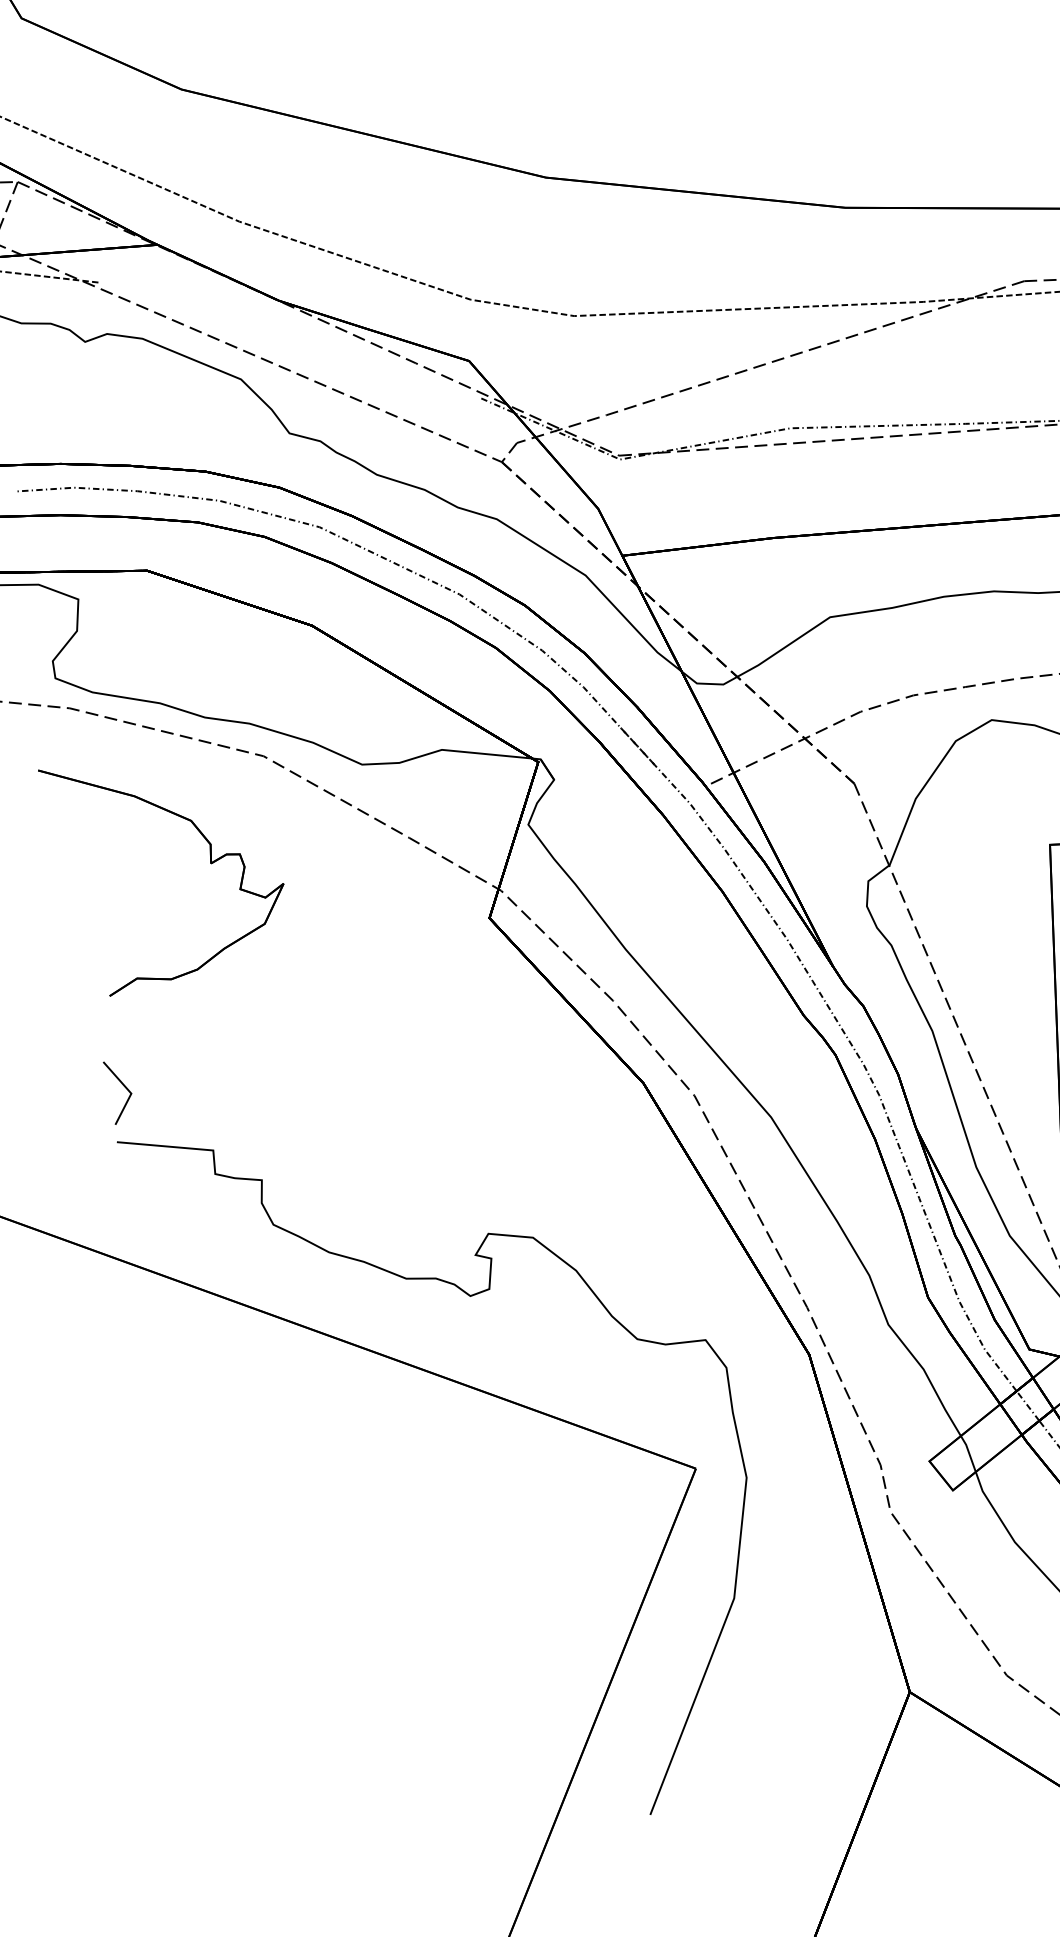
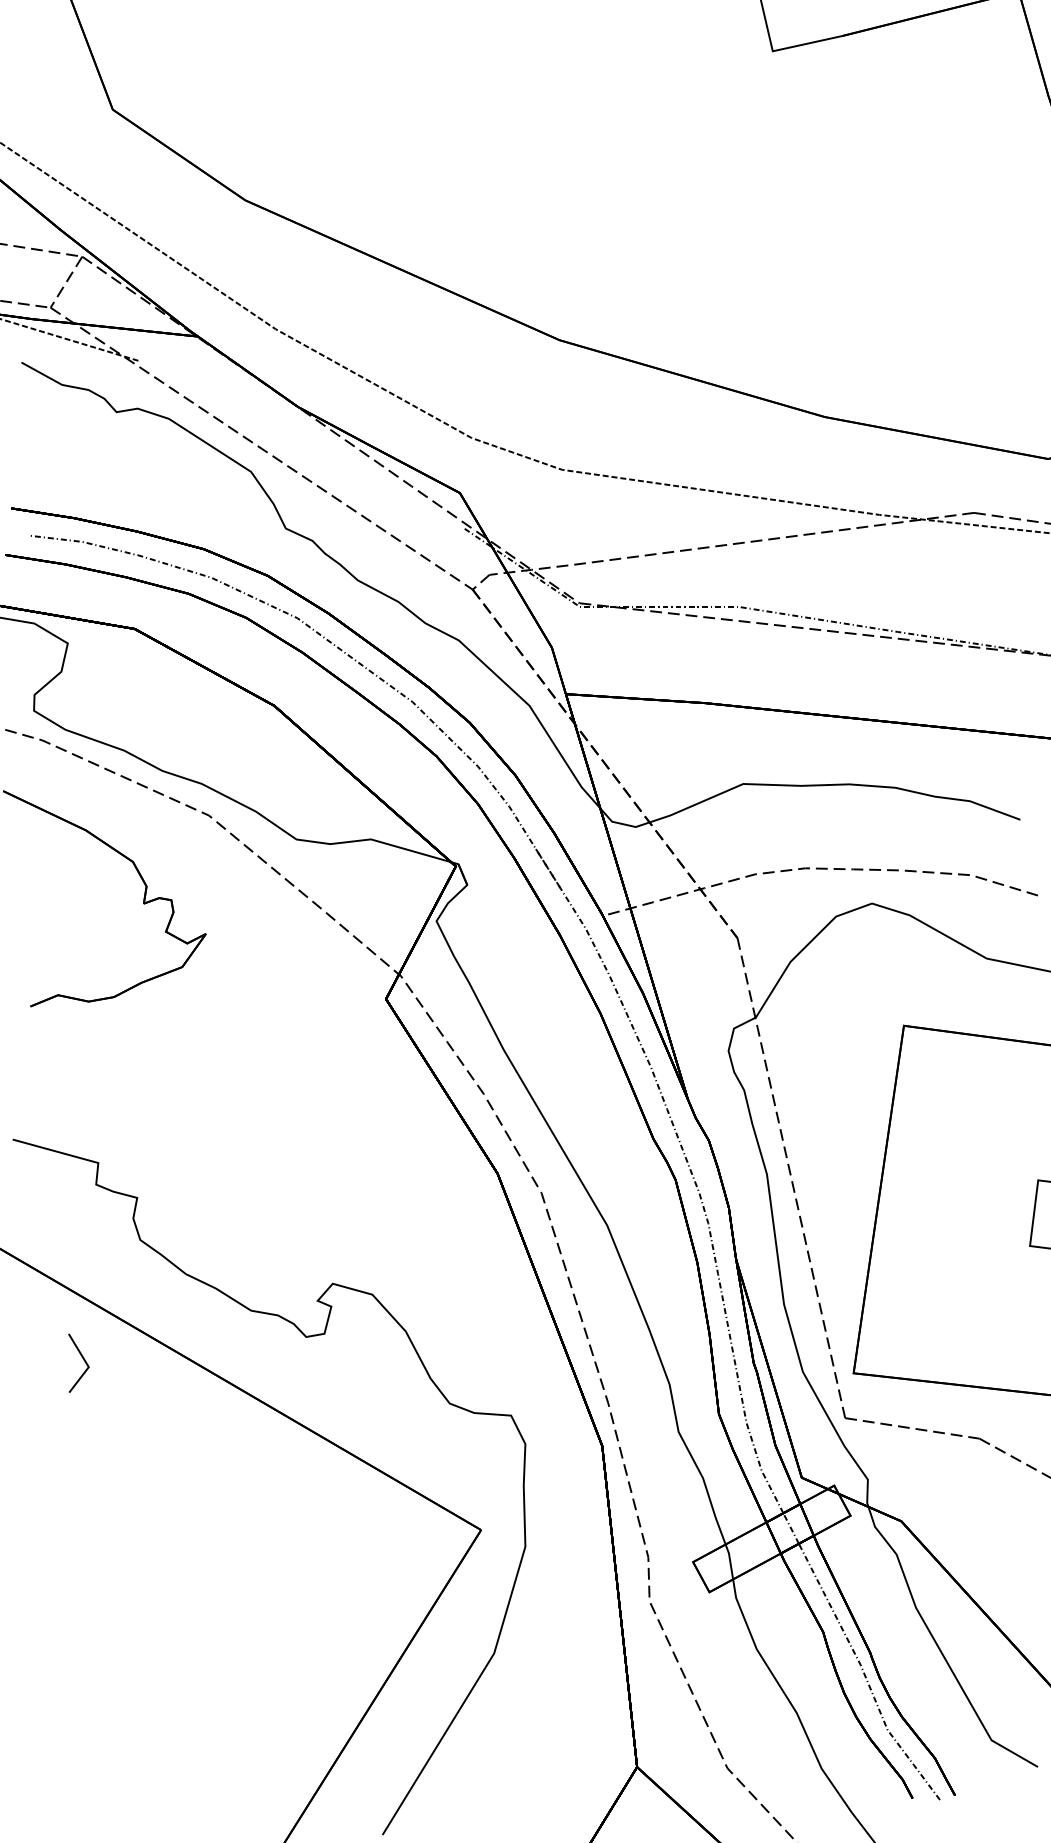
line: (124, 1087) -> (83, 1360), moved

